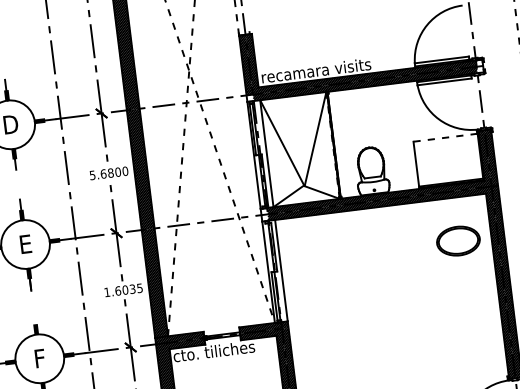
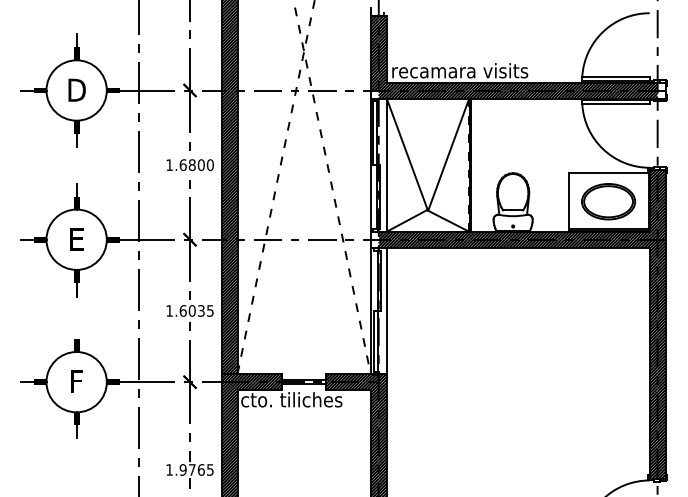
line: (445, 137) -> (608, 172), dashed -> solid
text: (92, 175) -> (169, 165), 5.6800 -> 1.6800
part: (458, 240) -> (608, 201), moved

